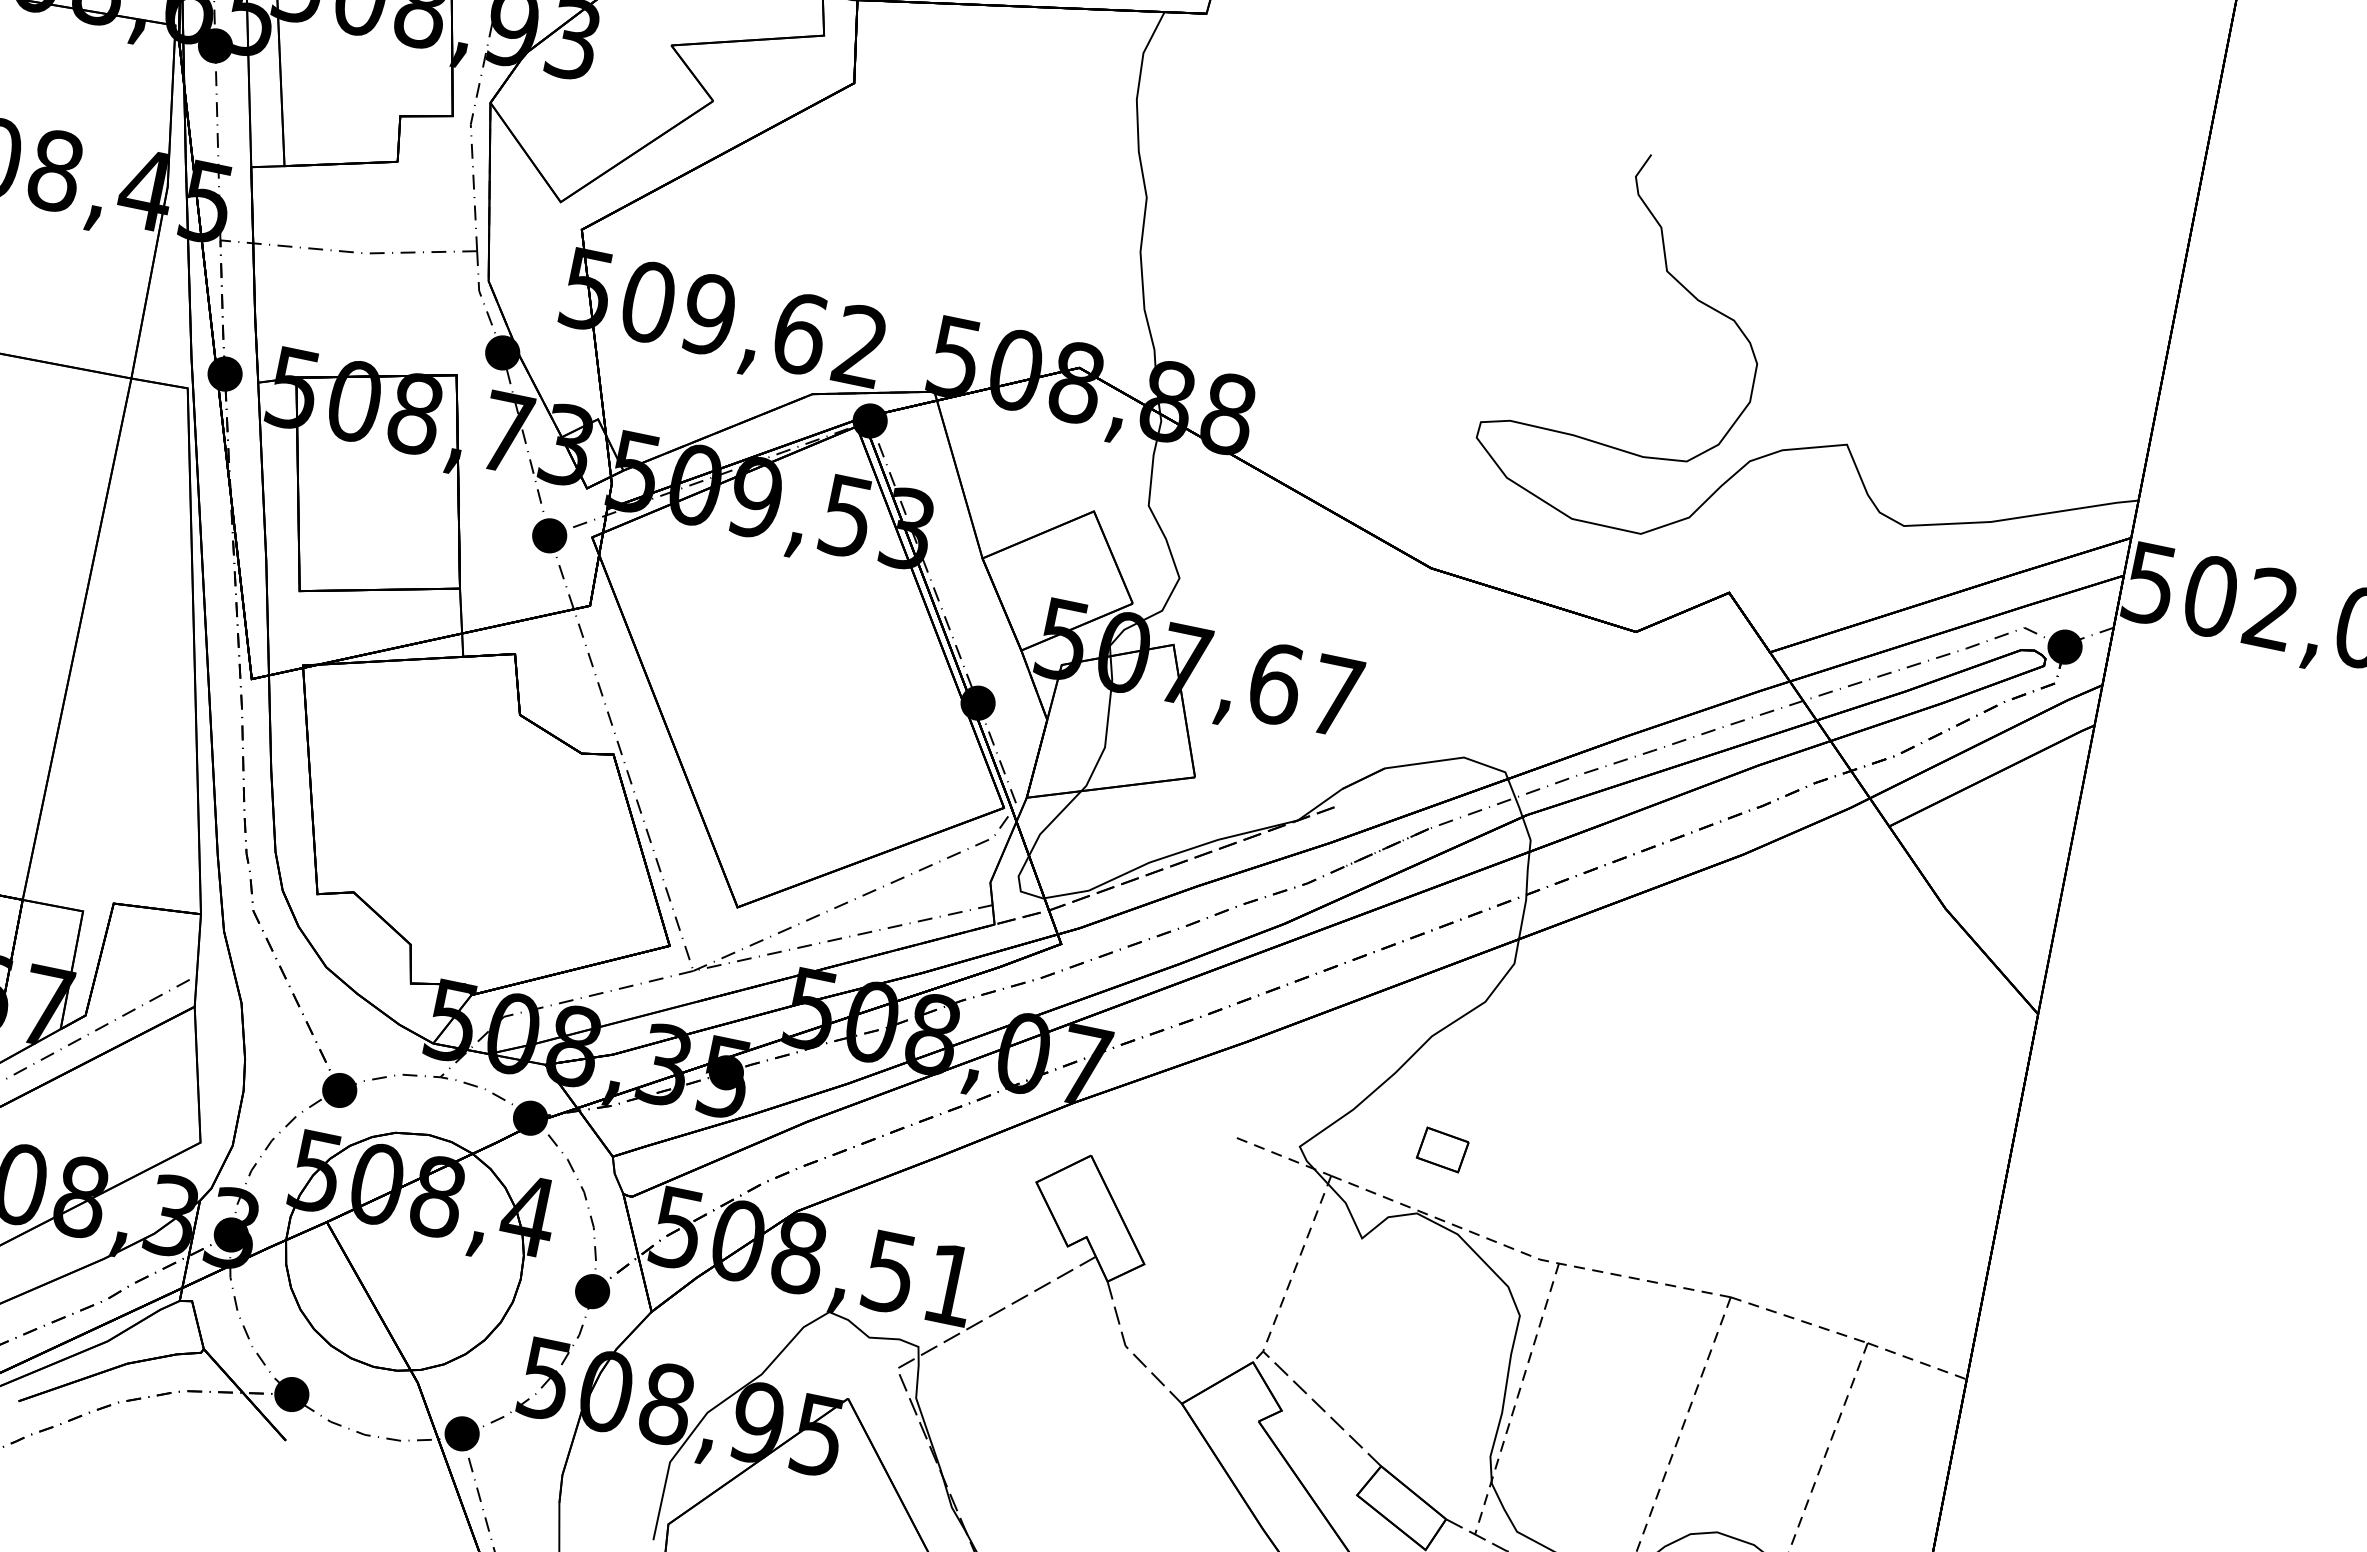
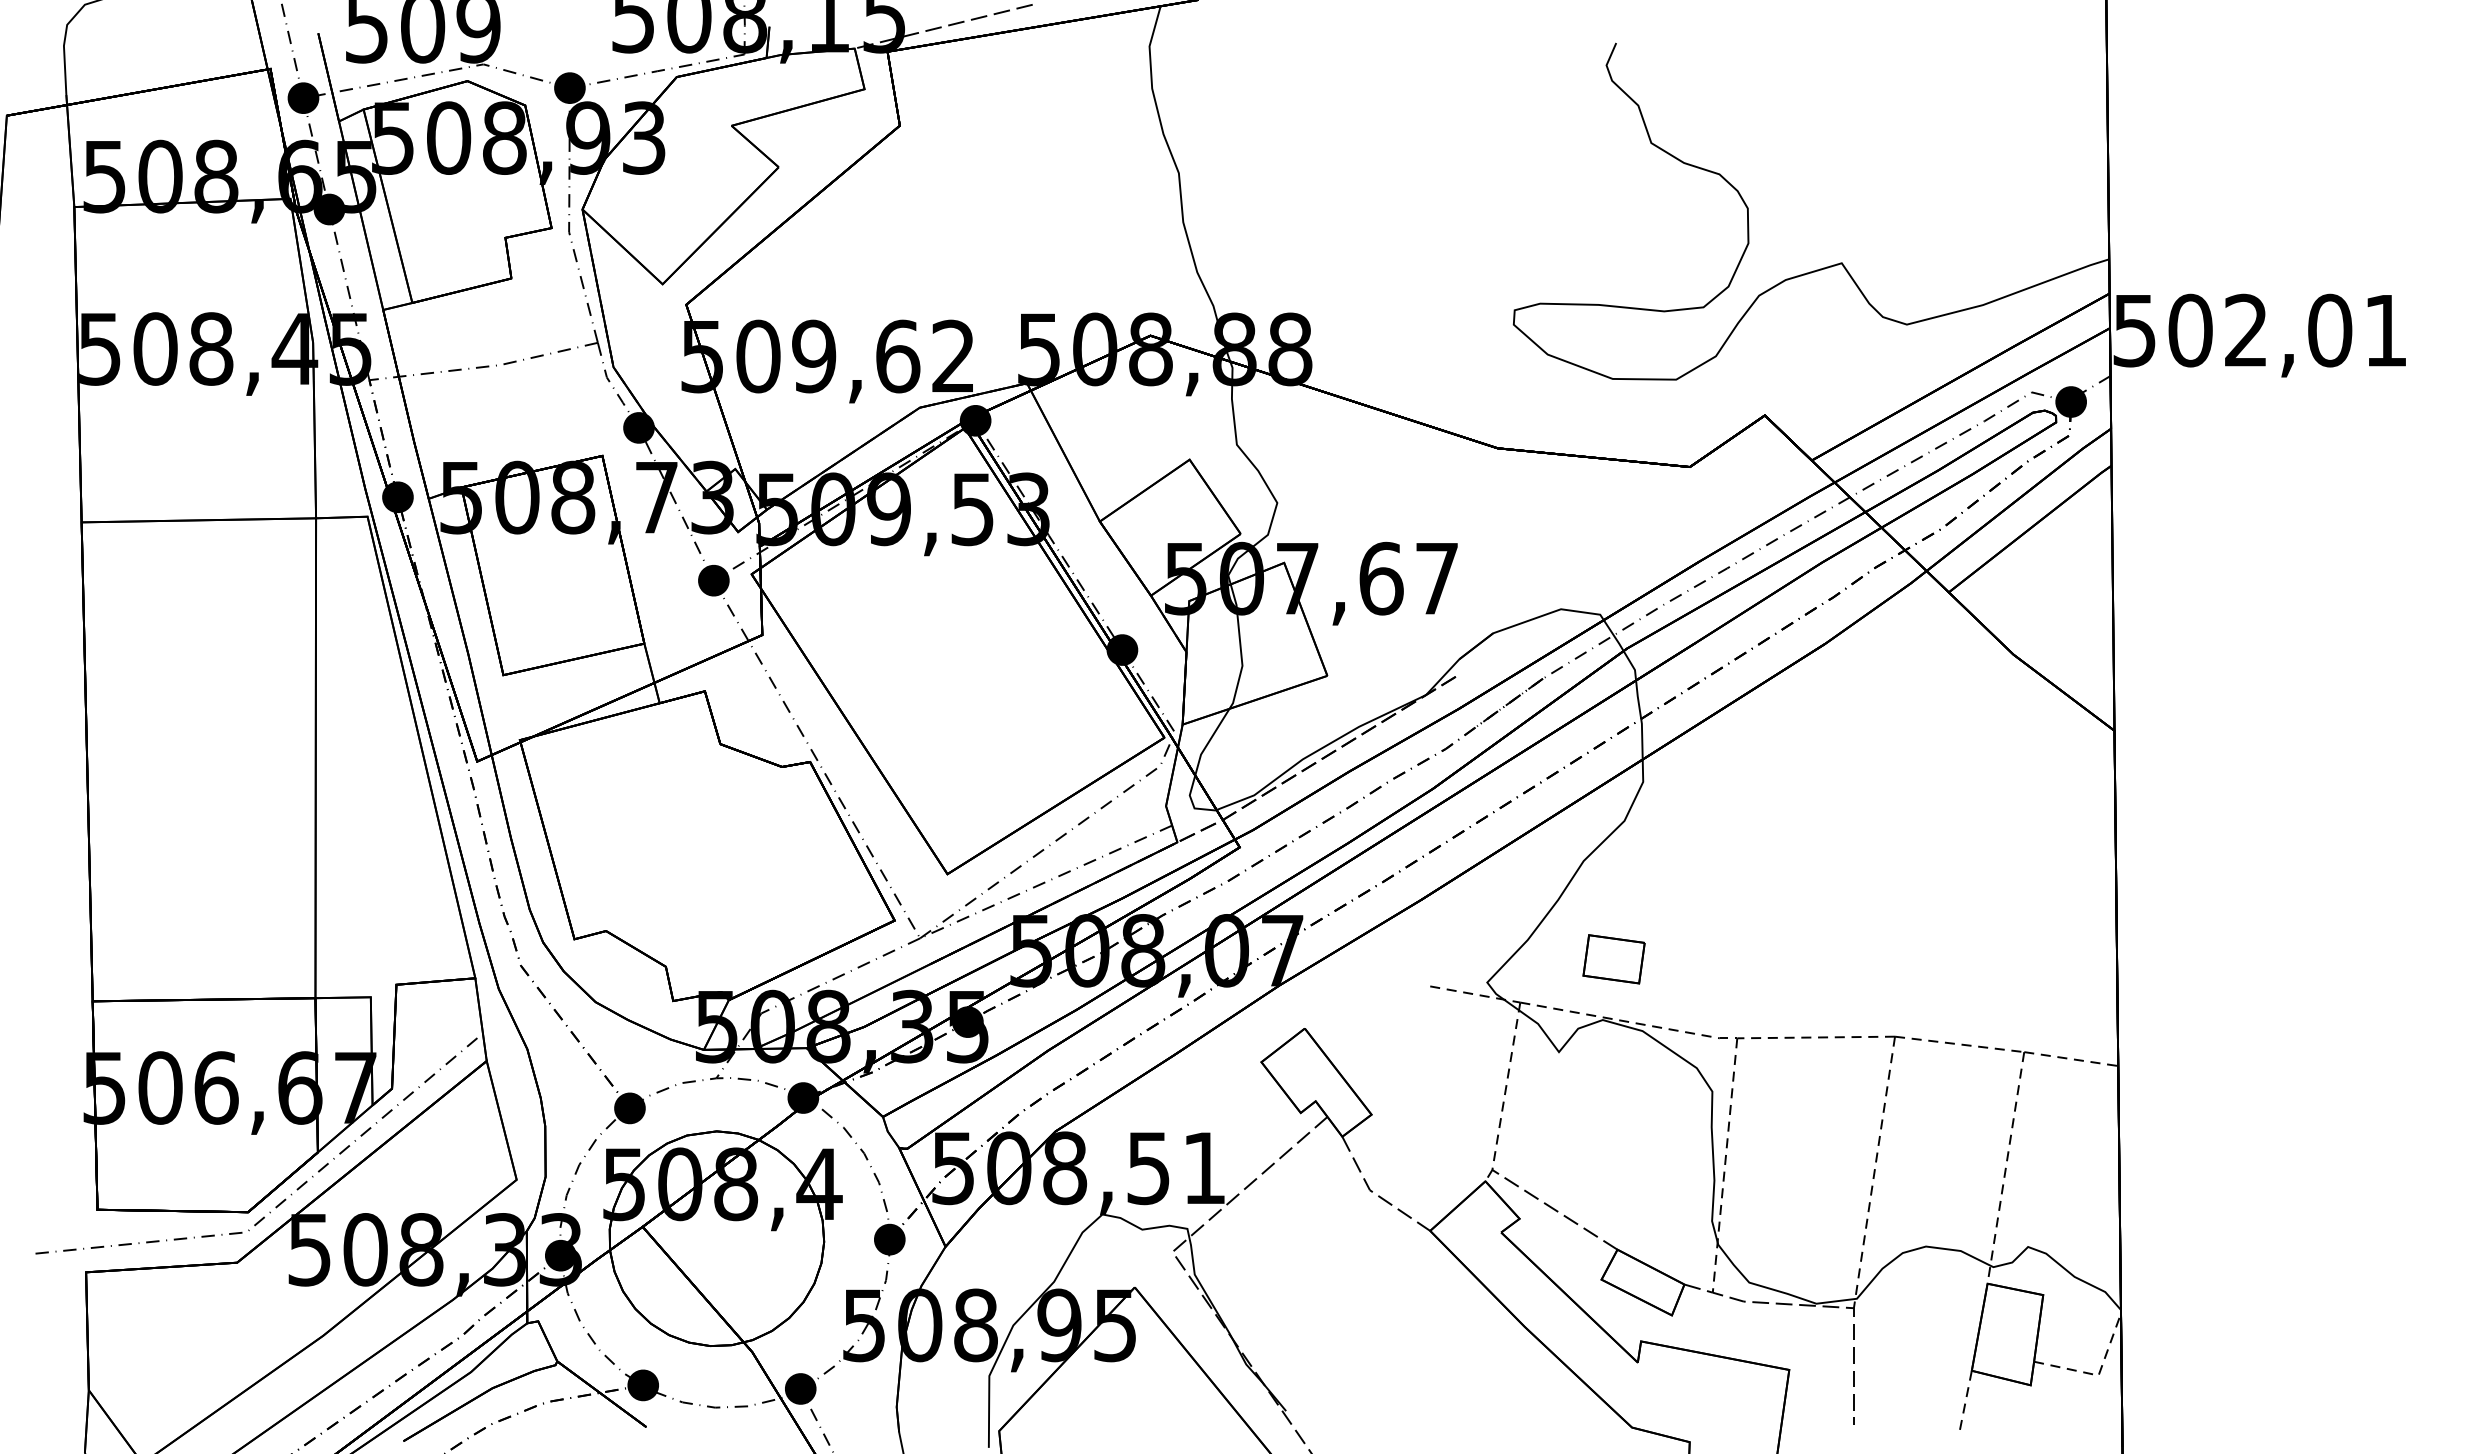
part: (1442, 1150) -> (1613, 959), size x1.43

